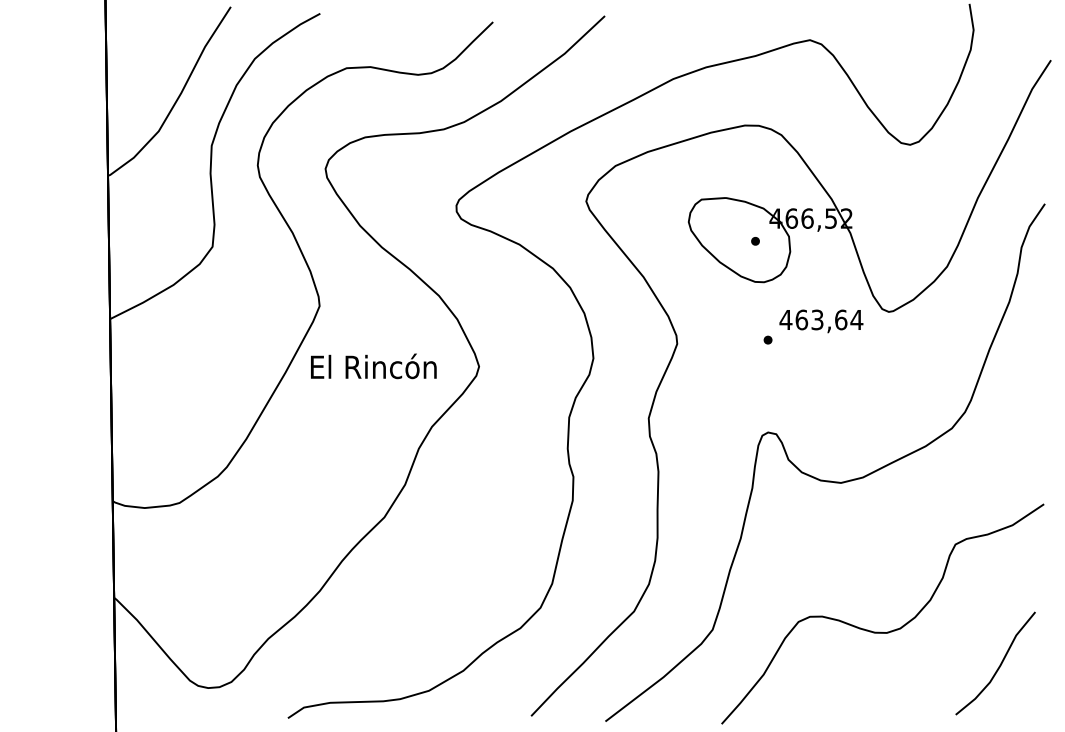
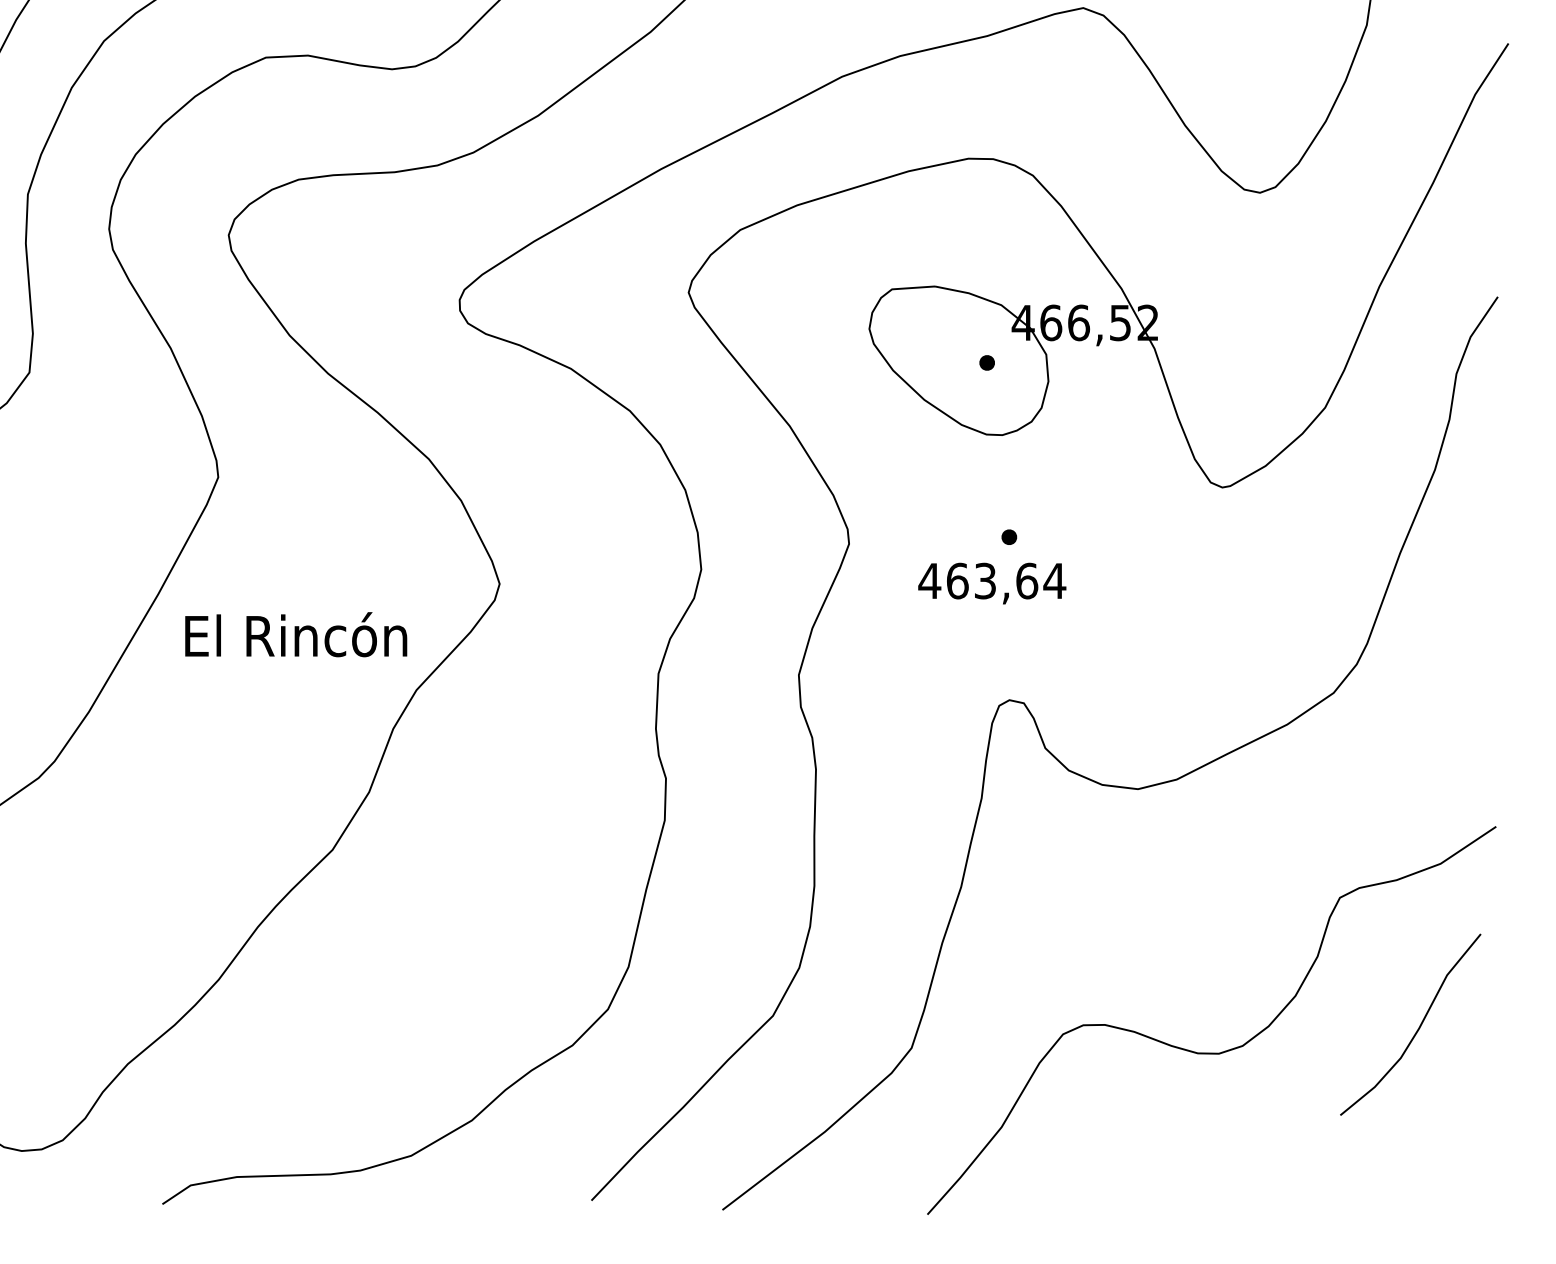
text: (821, 321) -> (992, 583), moved
text: (373, 366) -> (295, 634), moved
curve: (998, 666) -> (1415, 1030), moved

